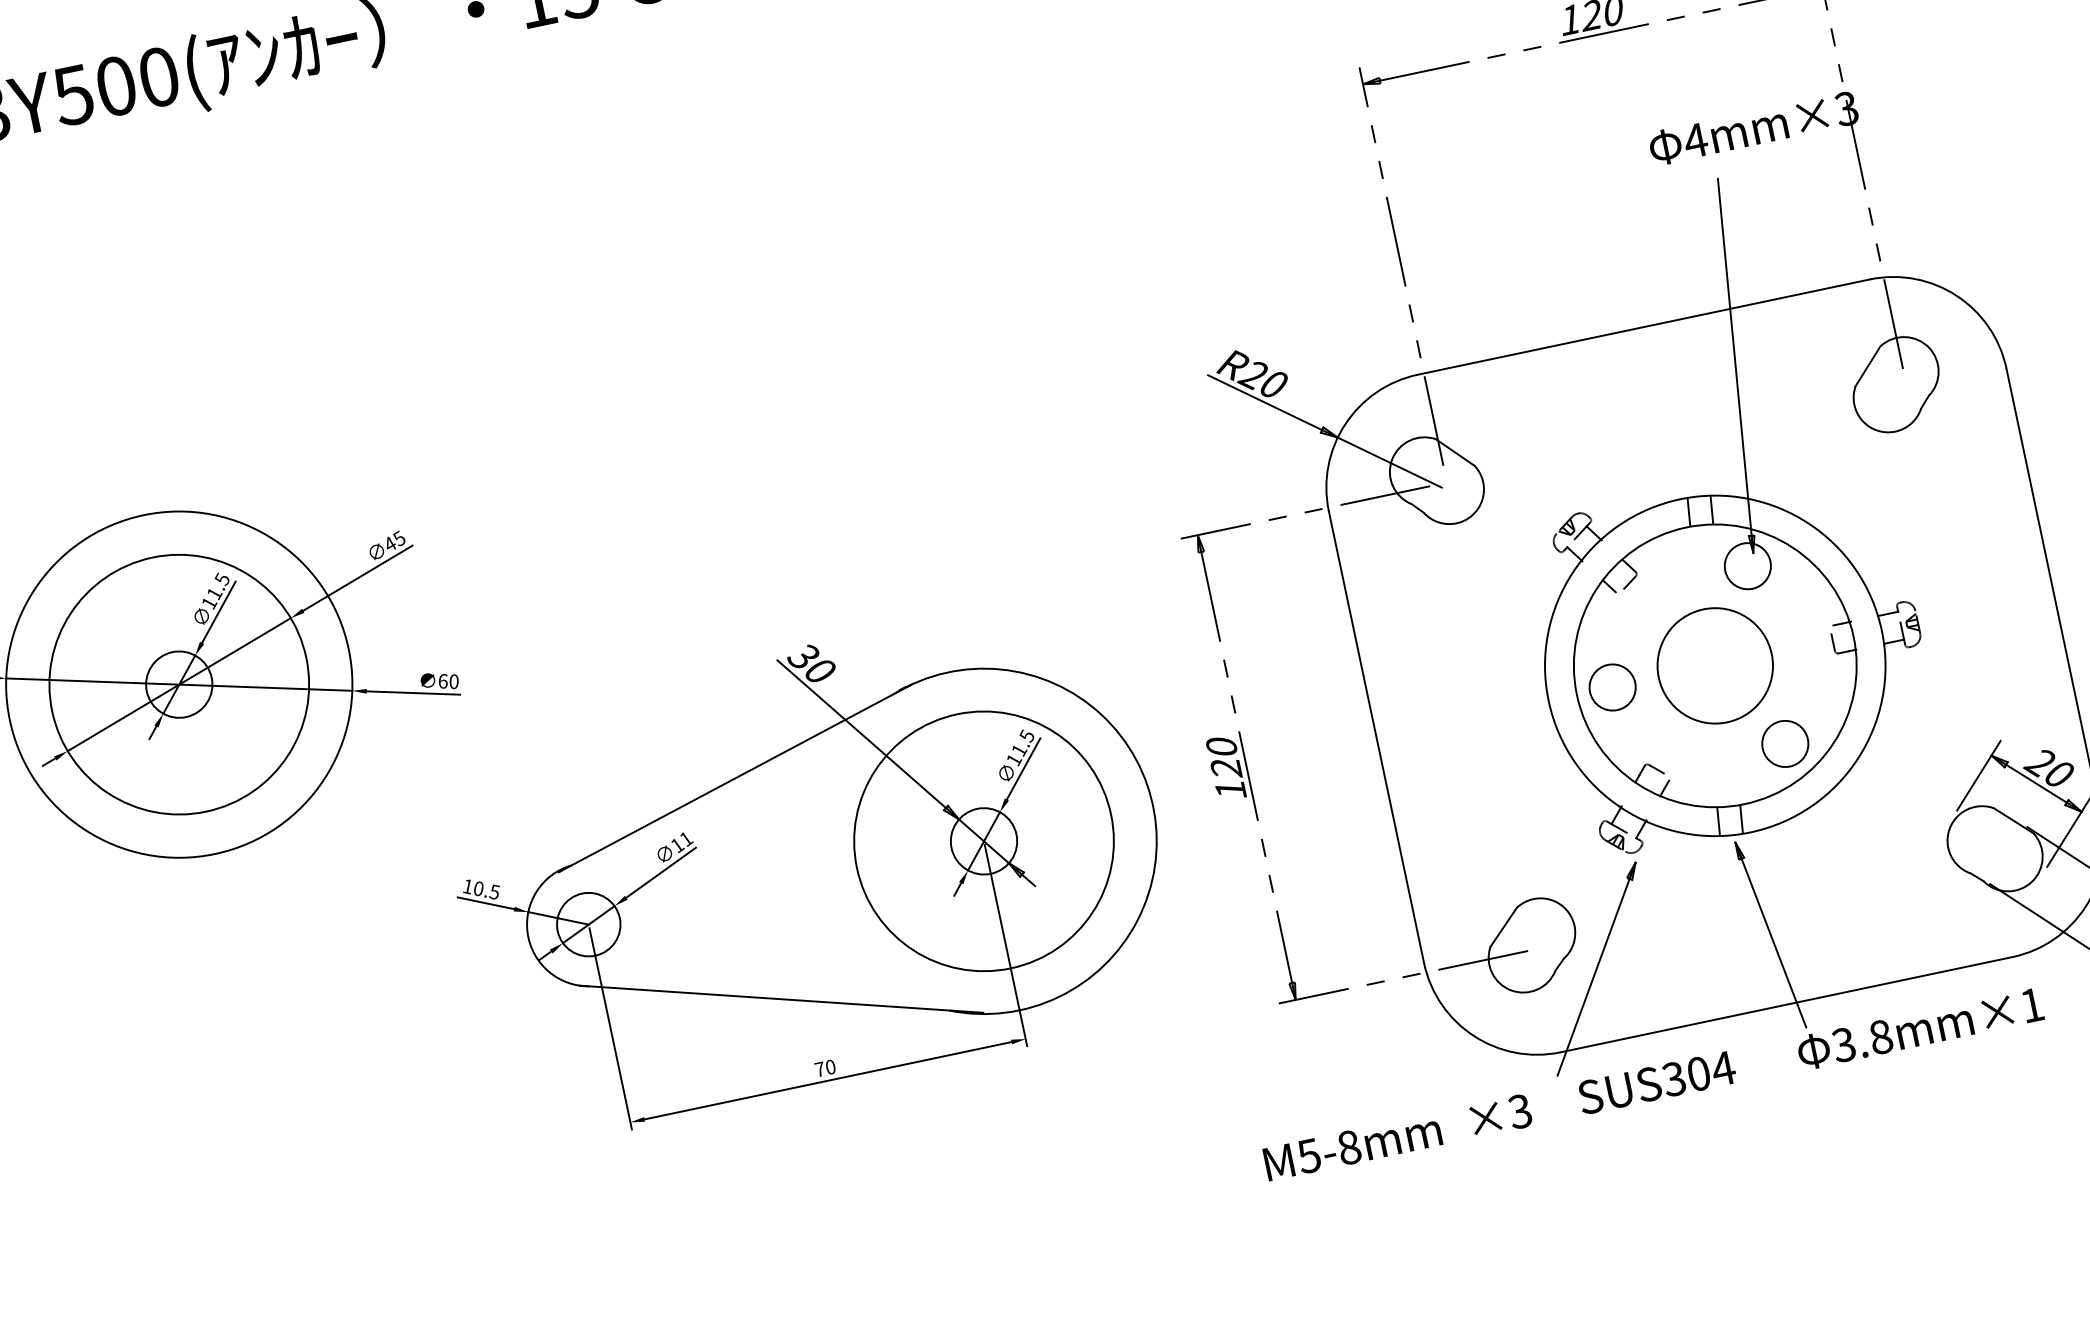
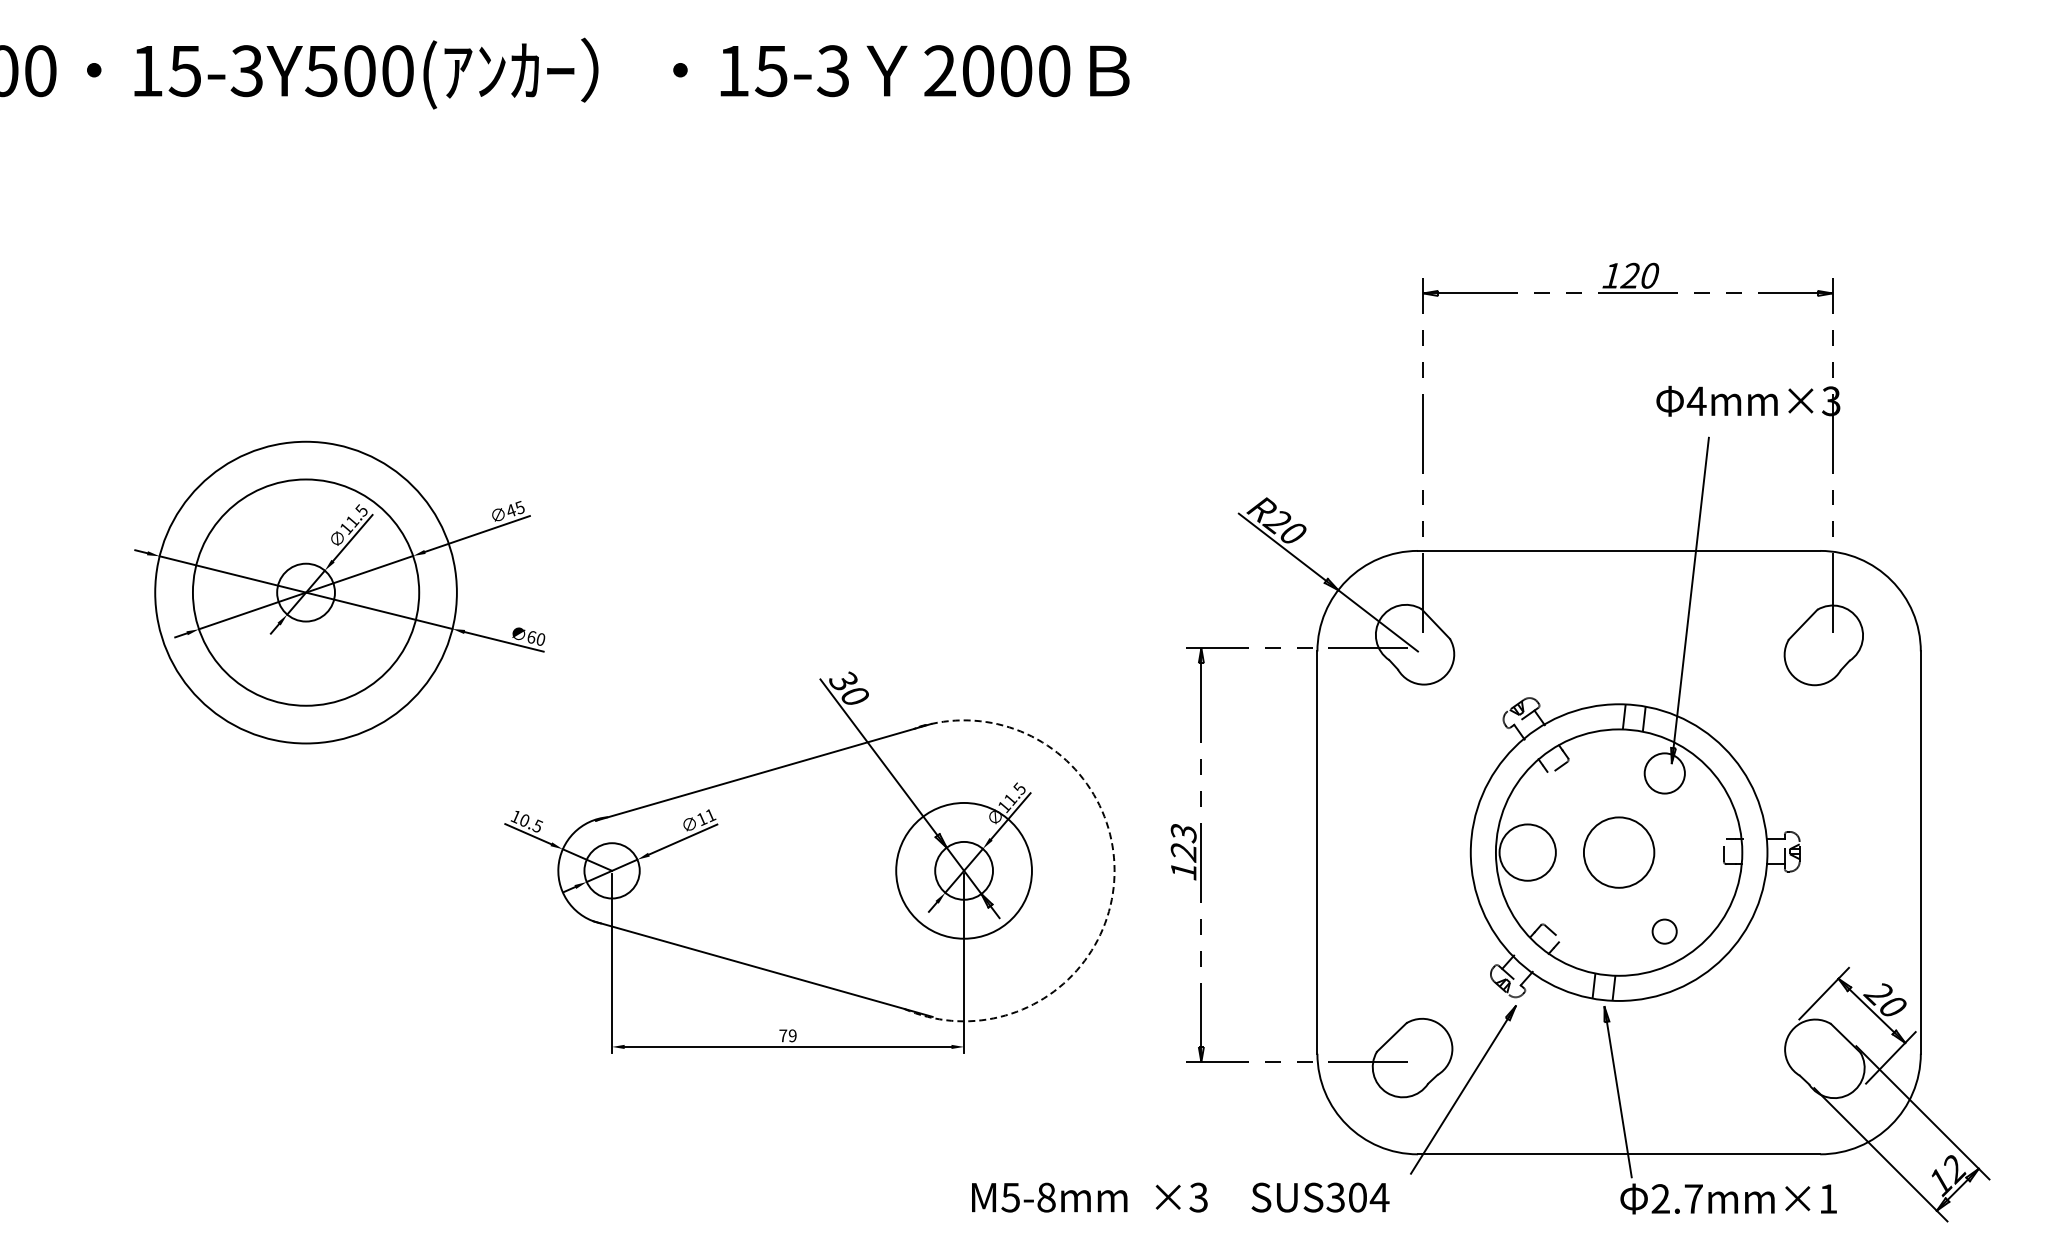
circle: (1714, 665) -> (1618, 852), size x0.7
circle: (1612, 687) -> (1527, 852), size x1.4
circle: (1784, 743) -> (1664, 931), size x0.6
text: (1221, 747) -> (1183, 833), 120 -> 123
arc: (1154, 810) -> (1114, 875), solid -> dashed
circle: (983, 841) -> (963, 870), size x0.6
text: (1861, 1040) -> (1676, 1198), 3.8mm×1 -> 2.7mm×1
text: (830, 1066) -> (792, 1035), 70 -> 79
text: (1499, 1115) -> (1180, 1197), moved

